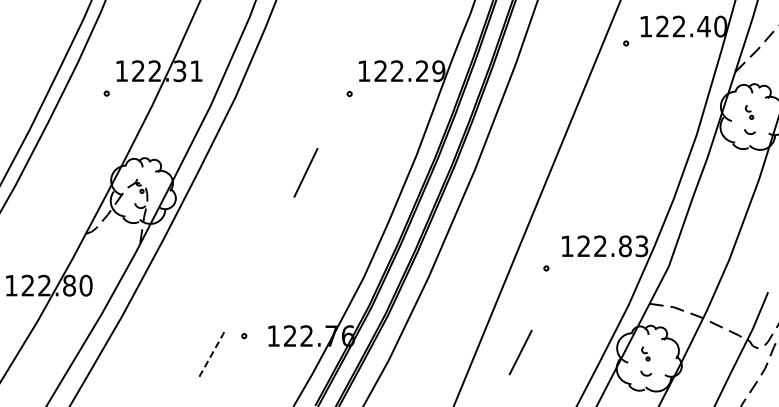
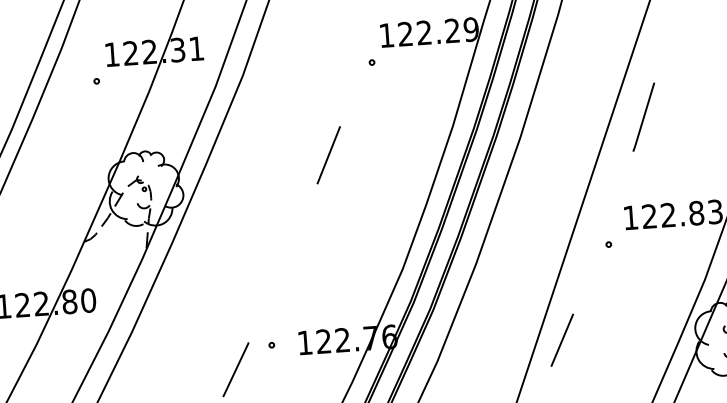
line: (584, 158) -> (643, 116), added
line: (520, 352) -> (562, 340), moved
line: (211, 355) -> (236, 369), dashed -> solid

